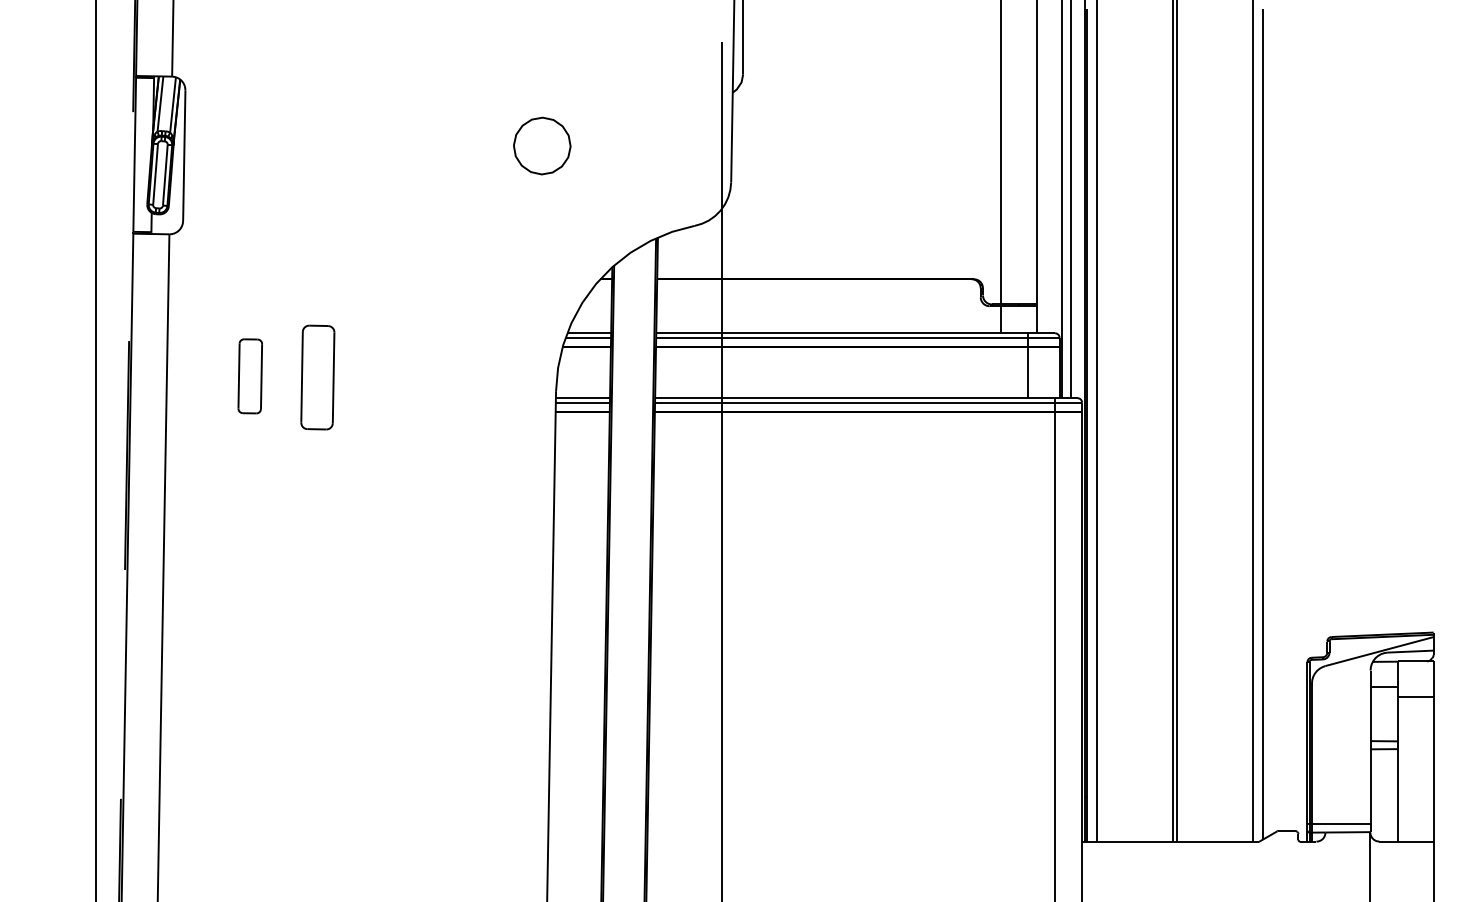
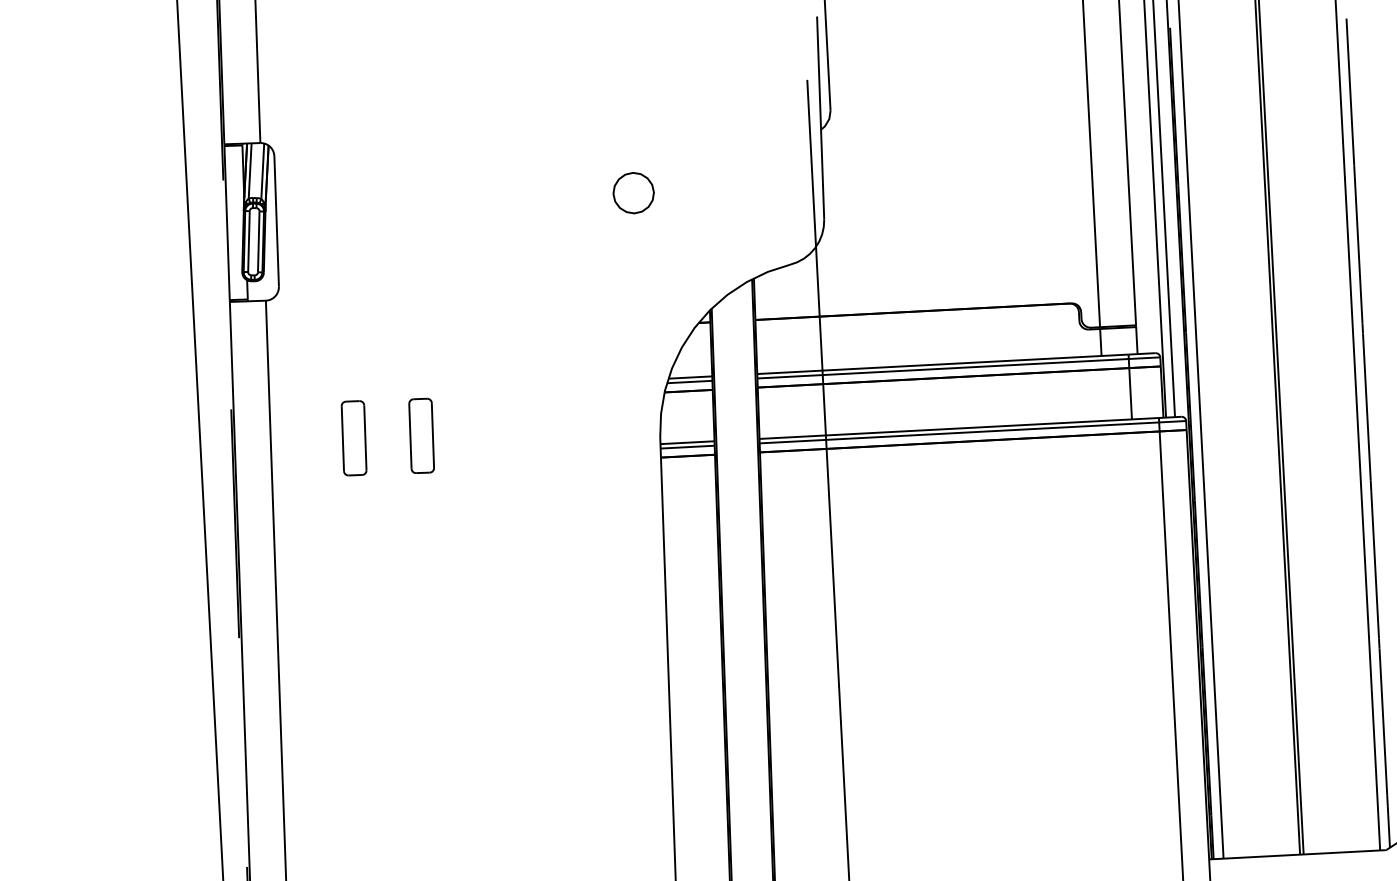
part: (542, 146) -> (633, 193), size x0.71
part: (317, 377) -> (421, 435), size x0.71

